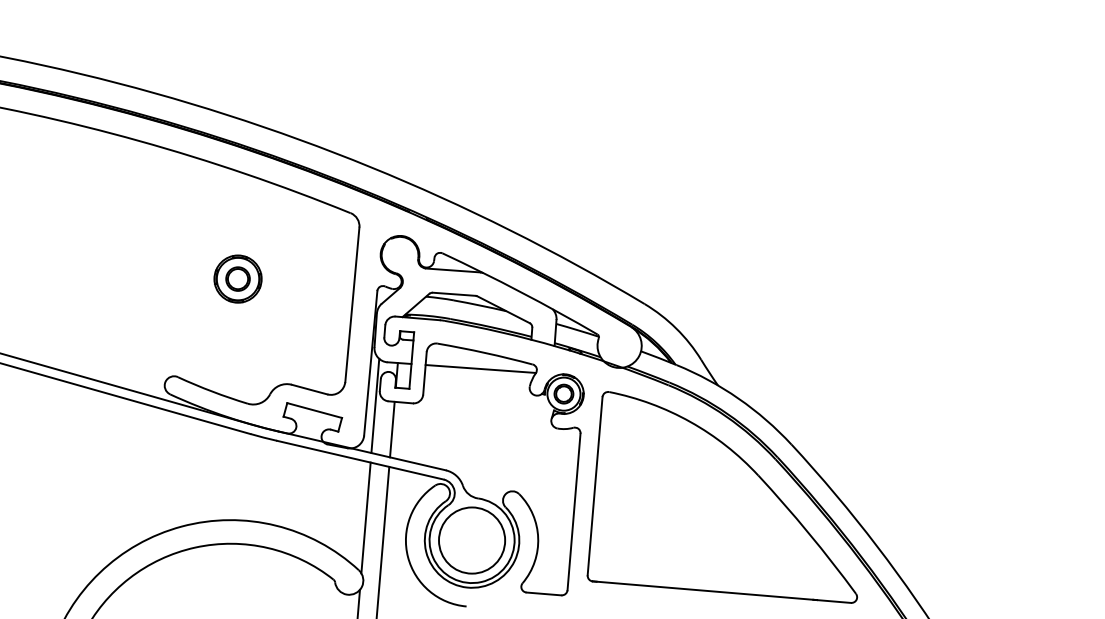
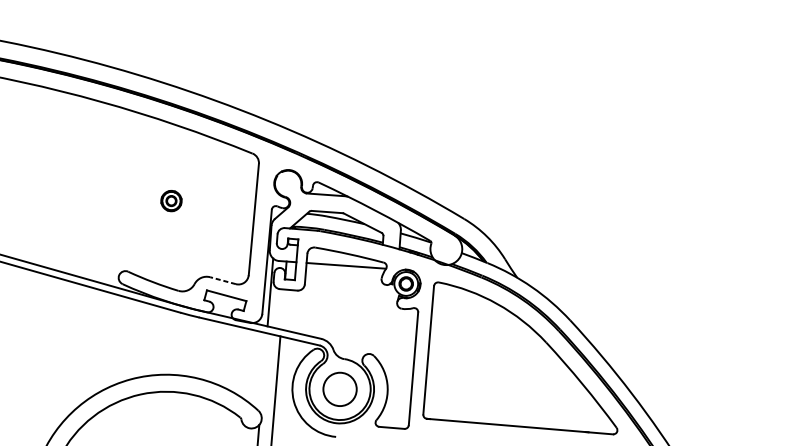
part: (237, 278) -> (171, 200), size x0.6
line: (309, 389) -> (222, 280), solid -> dashed
line: (392, 429) -> (282, 309), removed
line: (365, 517) -> (263, 372), removed
circle: (472, 540) -> (340, 389), size x0.7

